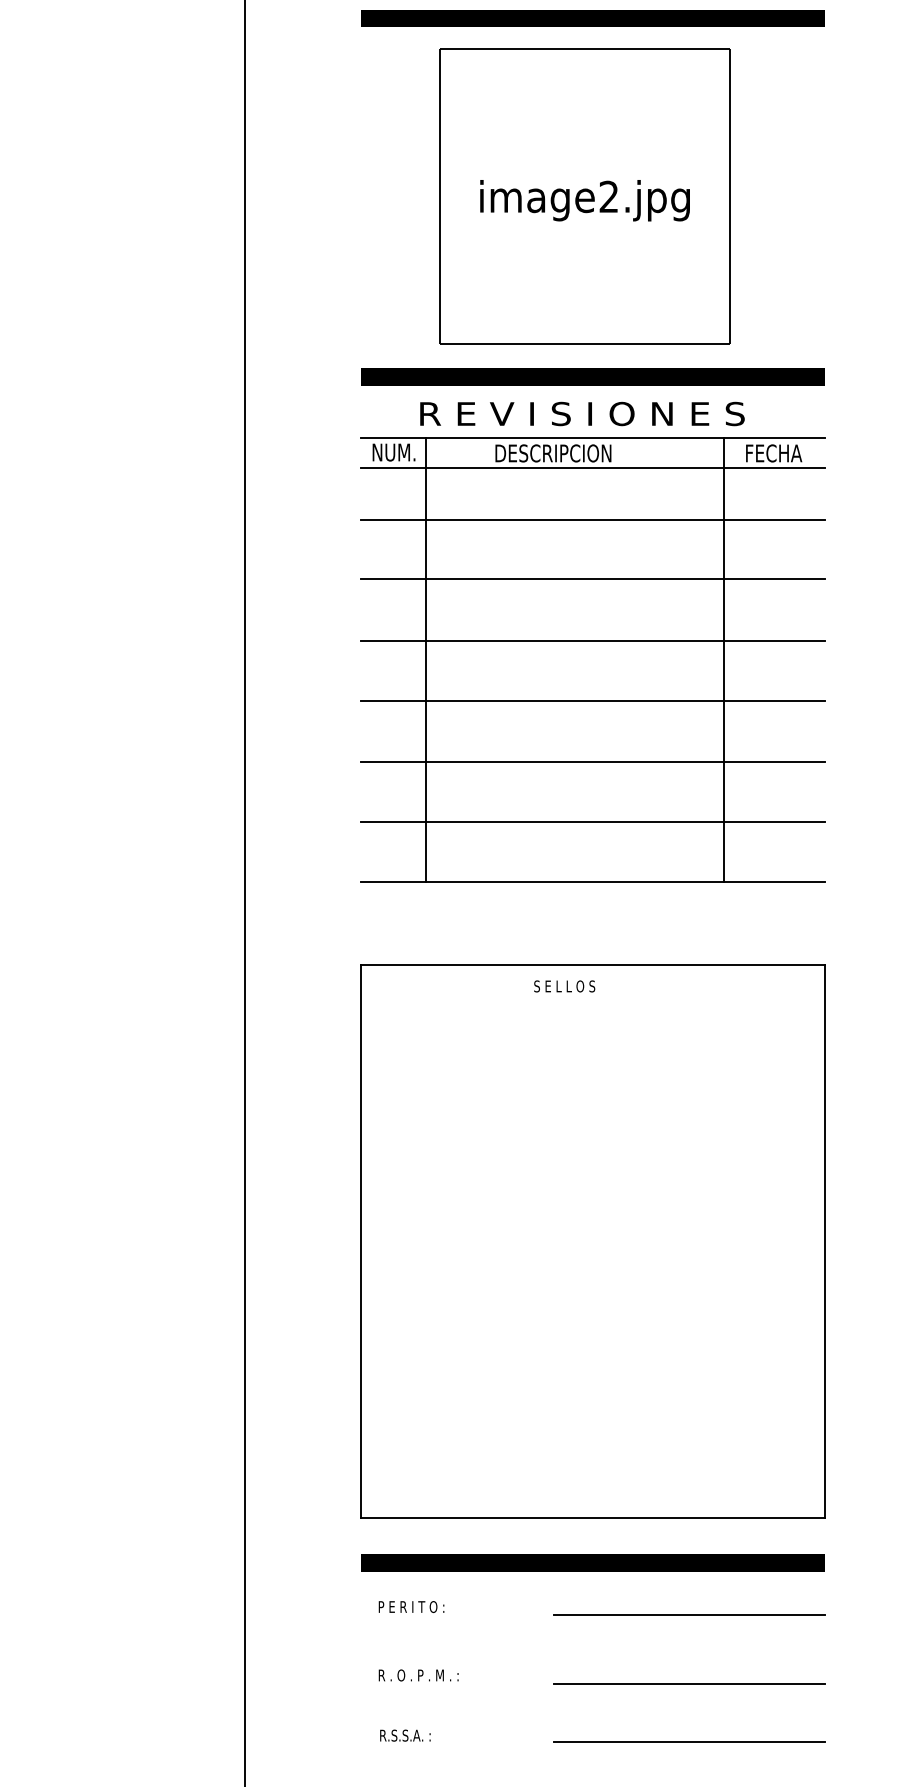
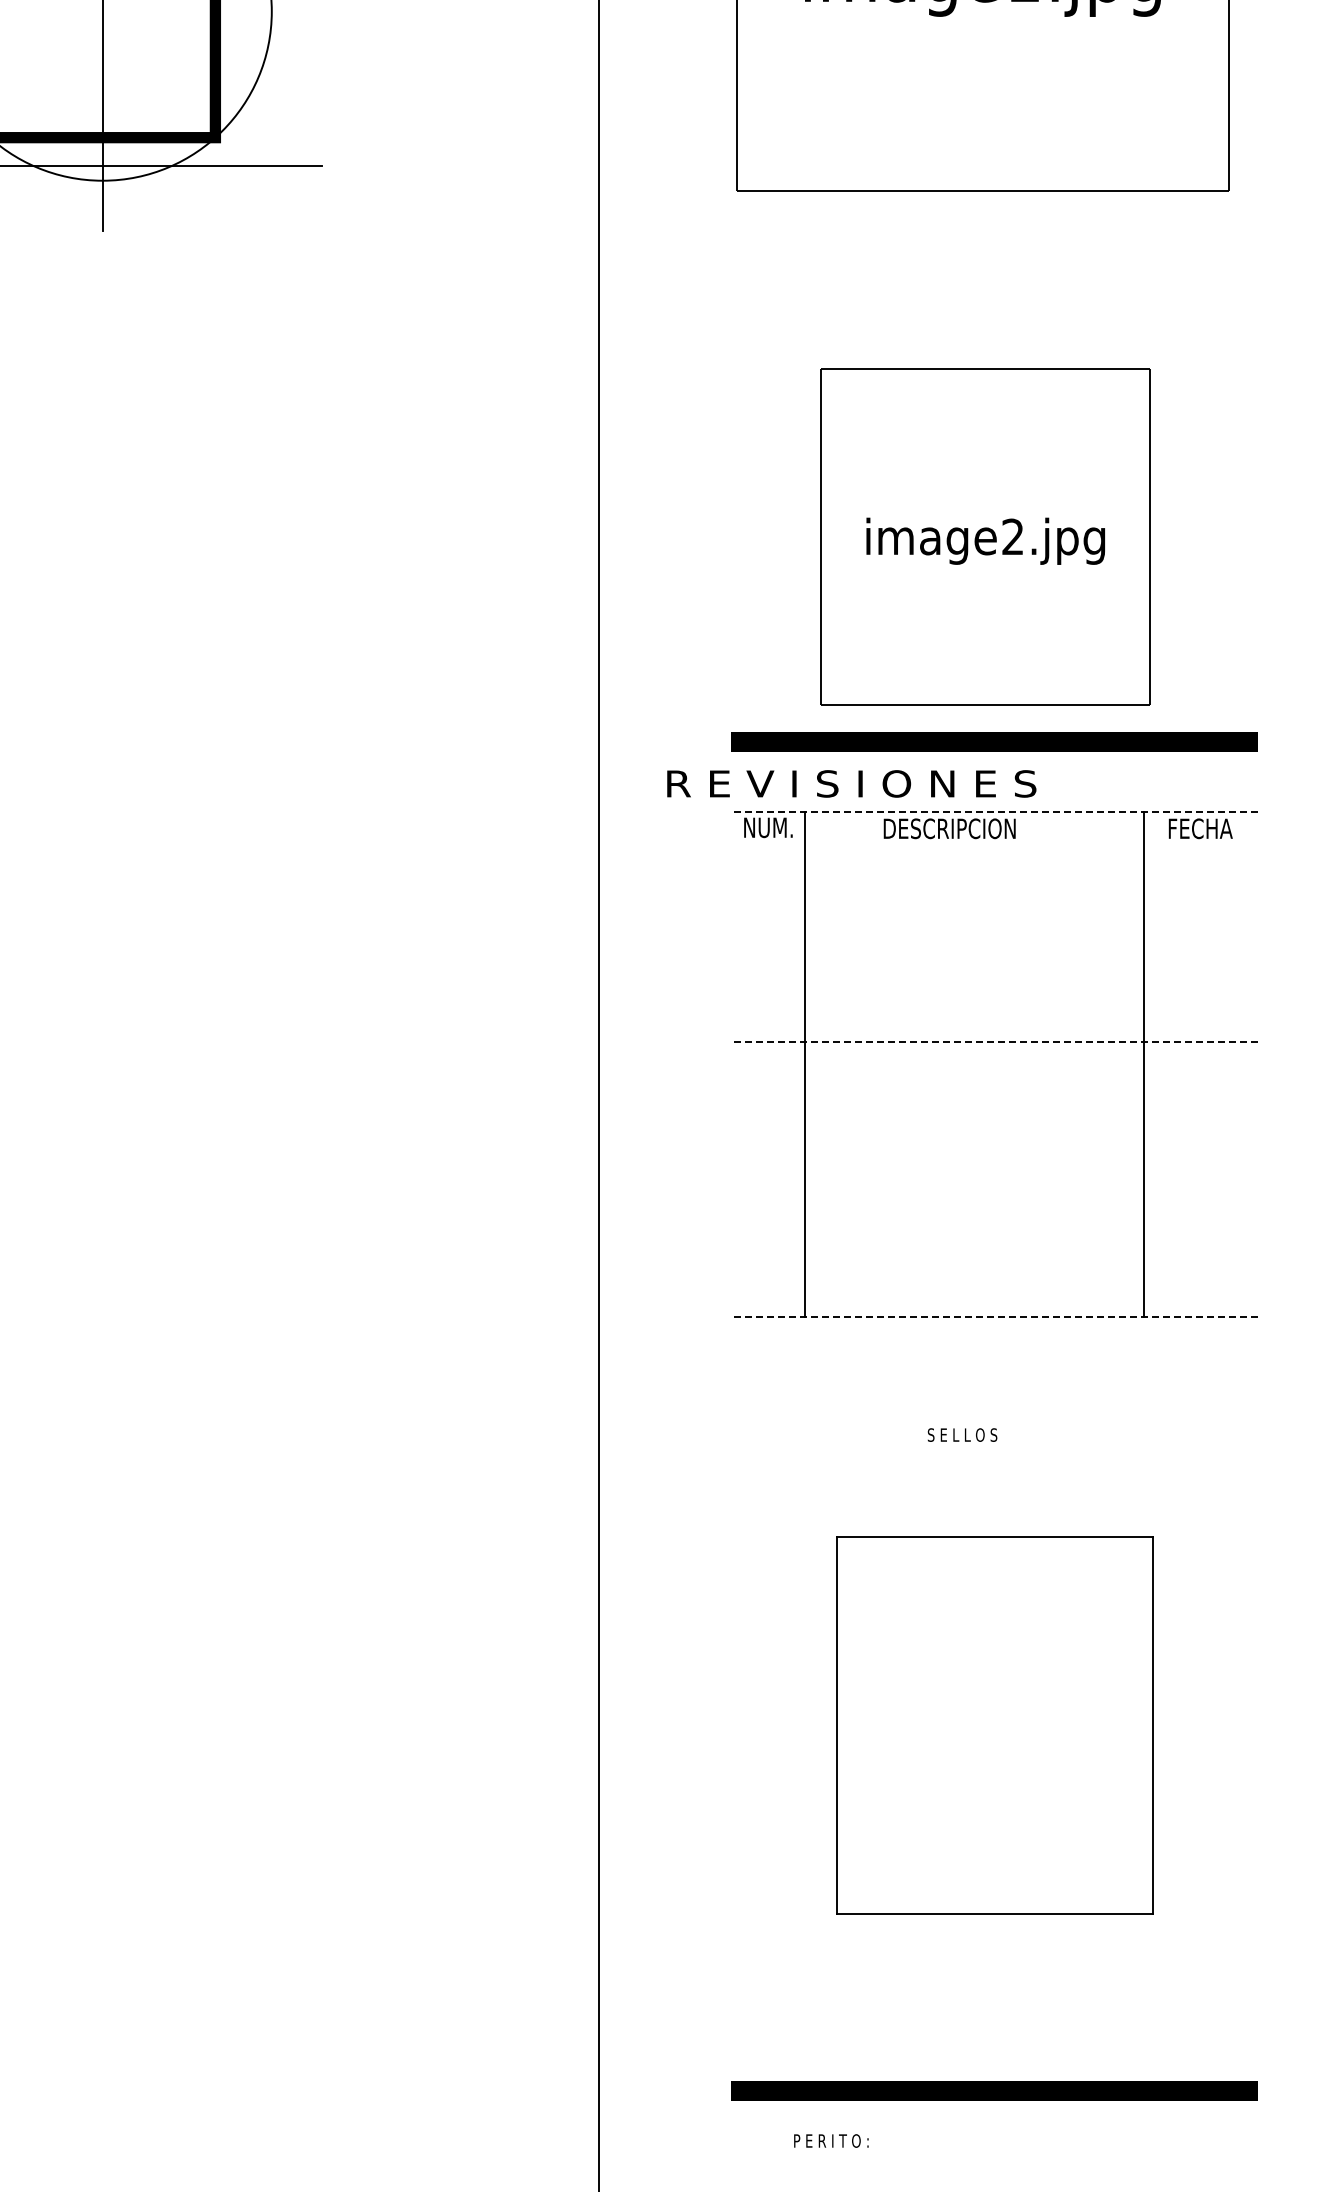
line: (592, 18) -> (994, 333), removed
text: (582, 413) -> (851, 783), moved
line: (592, 438) -> (994, 811), solid -> dashed
line: (592, 468) -> (994, 845), removed
line: (592, 519) -> (994, 904), removed
line: (592, 578) -> (994, 971), removed
line: (592, 640) -> (994, 1041), solid -> dashed
line: (592, 701) -> (994, 1110), removed
line: (592, 761) -> (994, 1179), removed
line: (592, 822) -> (994, 1248), removed
line: (592, 882) -> (994, 1316), solid -> dashed
part: (592, 1240) -> (994, 1724), size x0.6
text: (411, 1606) -> (831, 2140), moved
line: (689, 1615) -> (1104, 2150), removed

